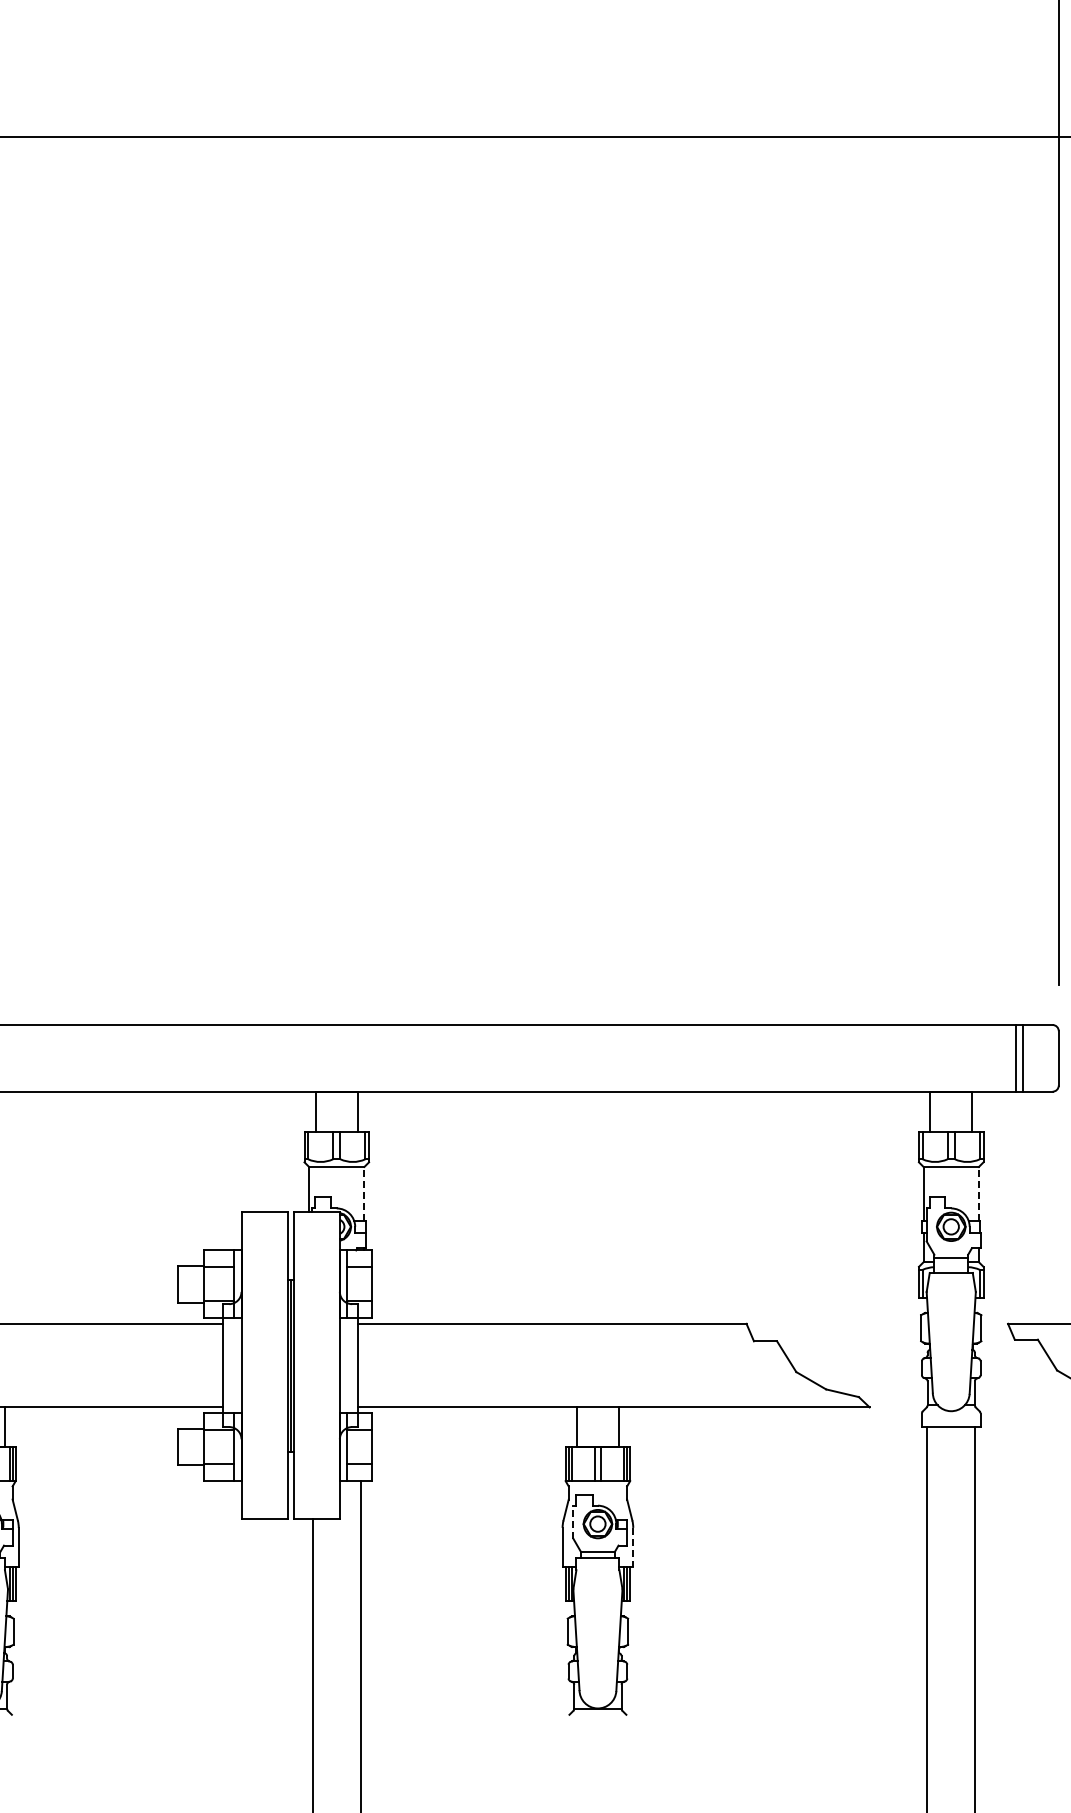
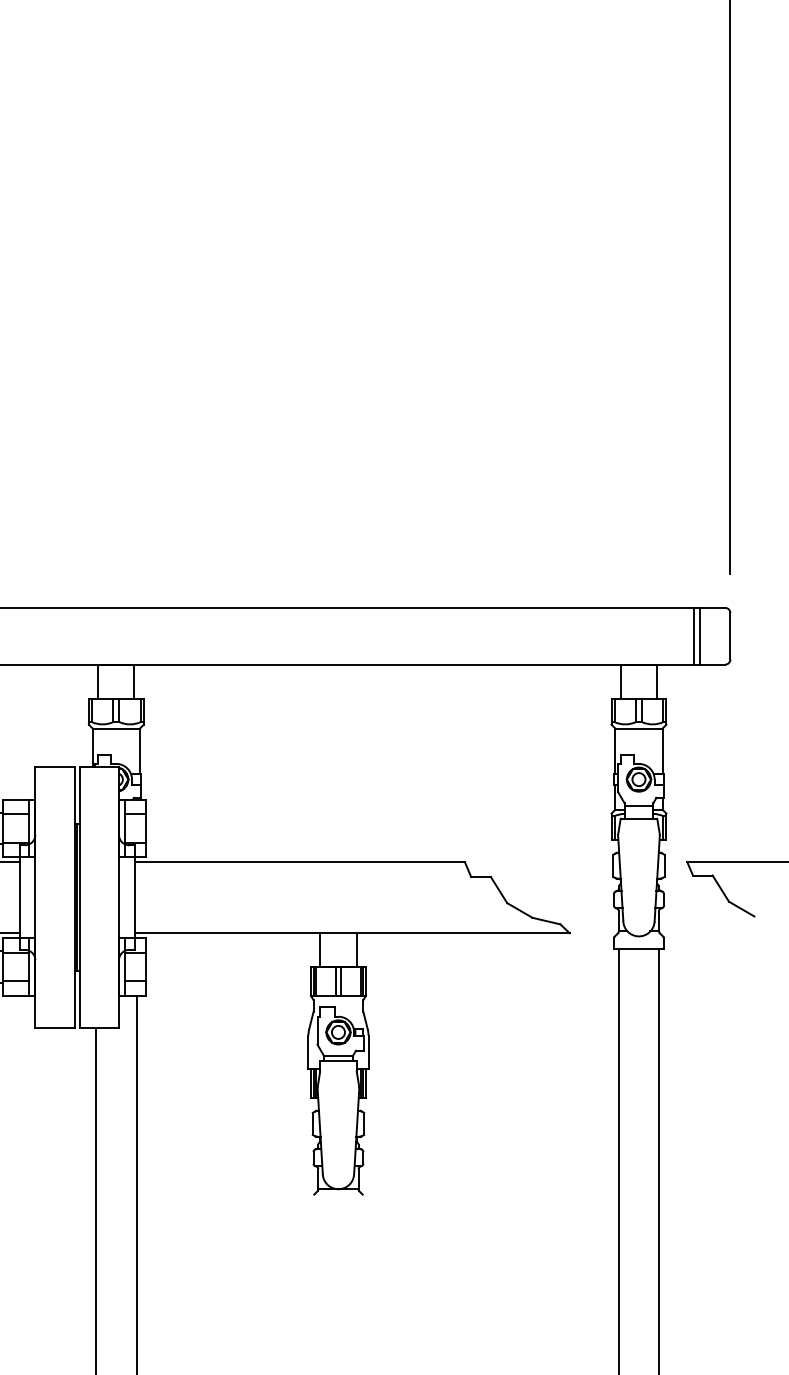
line: (364, 1193) -> (139, 751), dashed -> solid
line: (978, 1193) -> (662, 751), dashed -> solid
line: (573, 1521) -> (317, 1030), dashed -> solid
line: (633, 1547) -> (368, 1052), dashed -> solid

